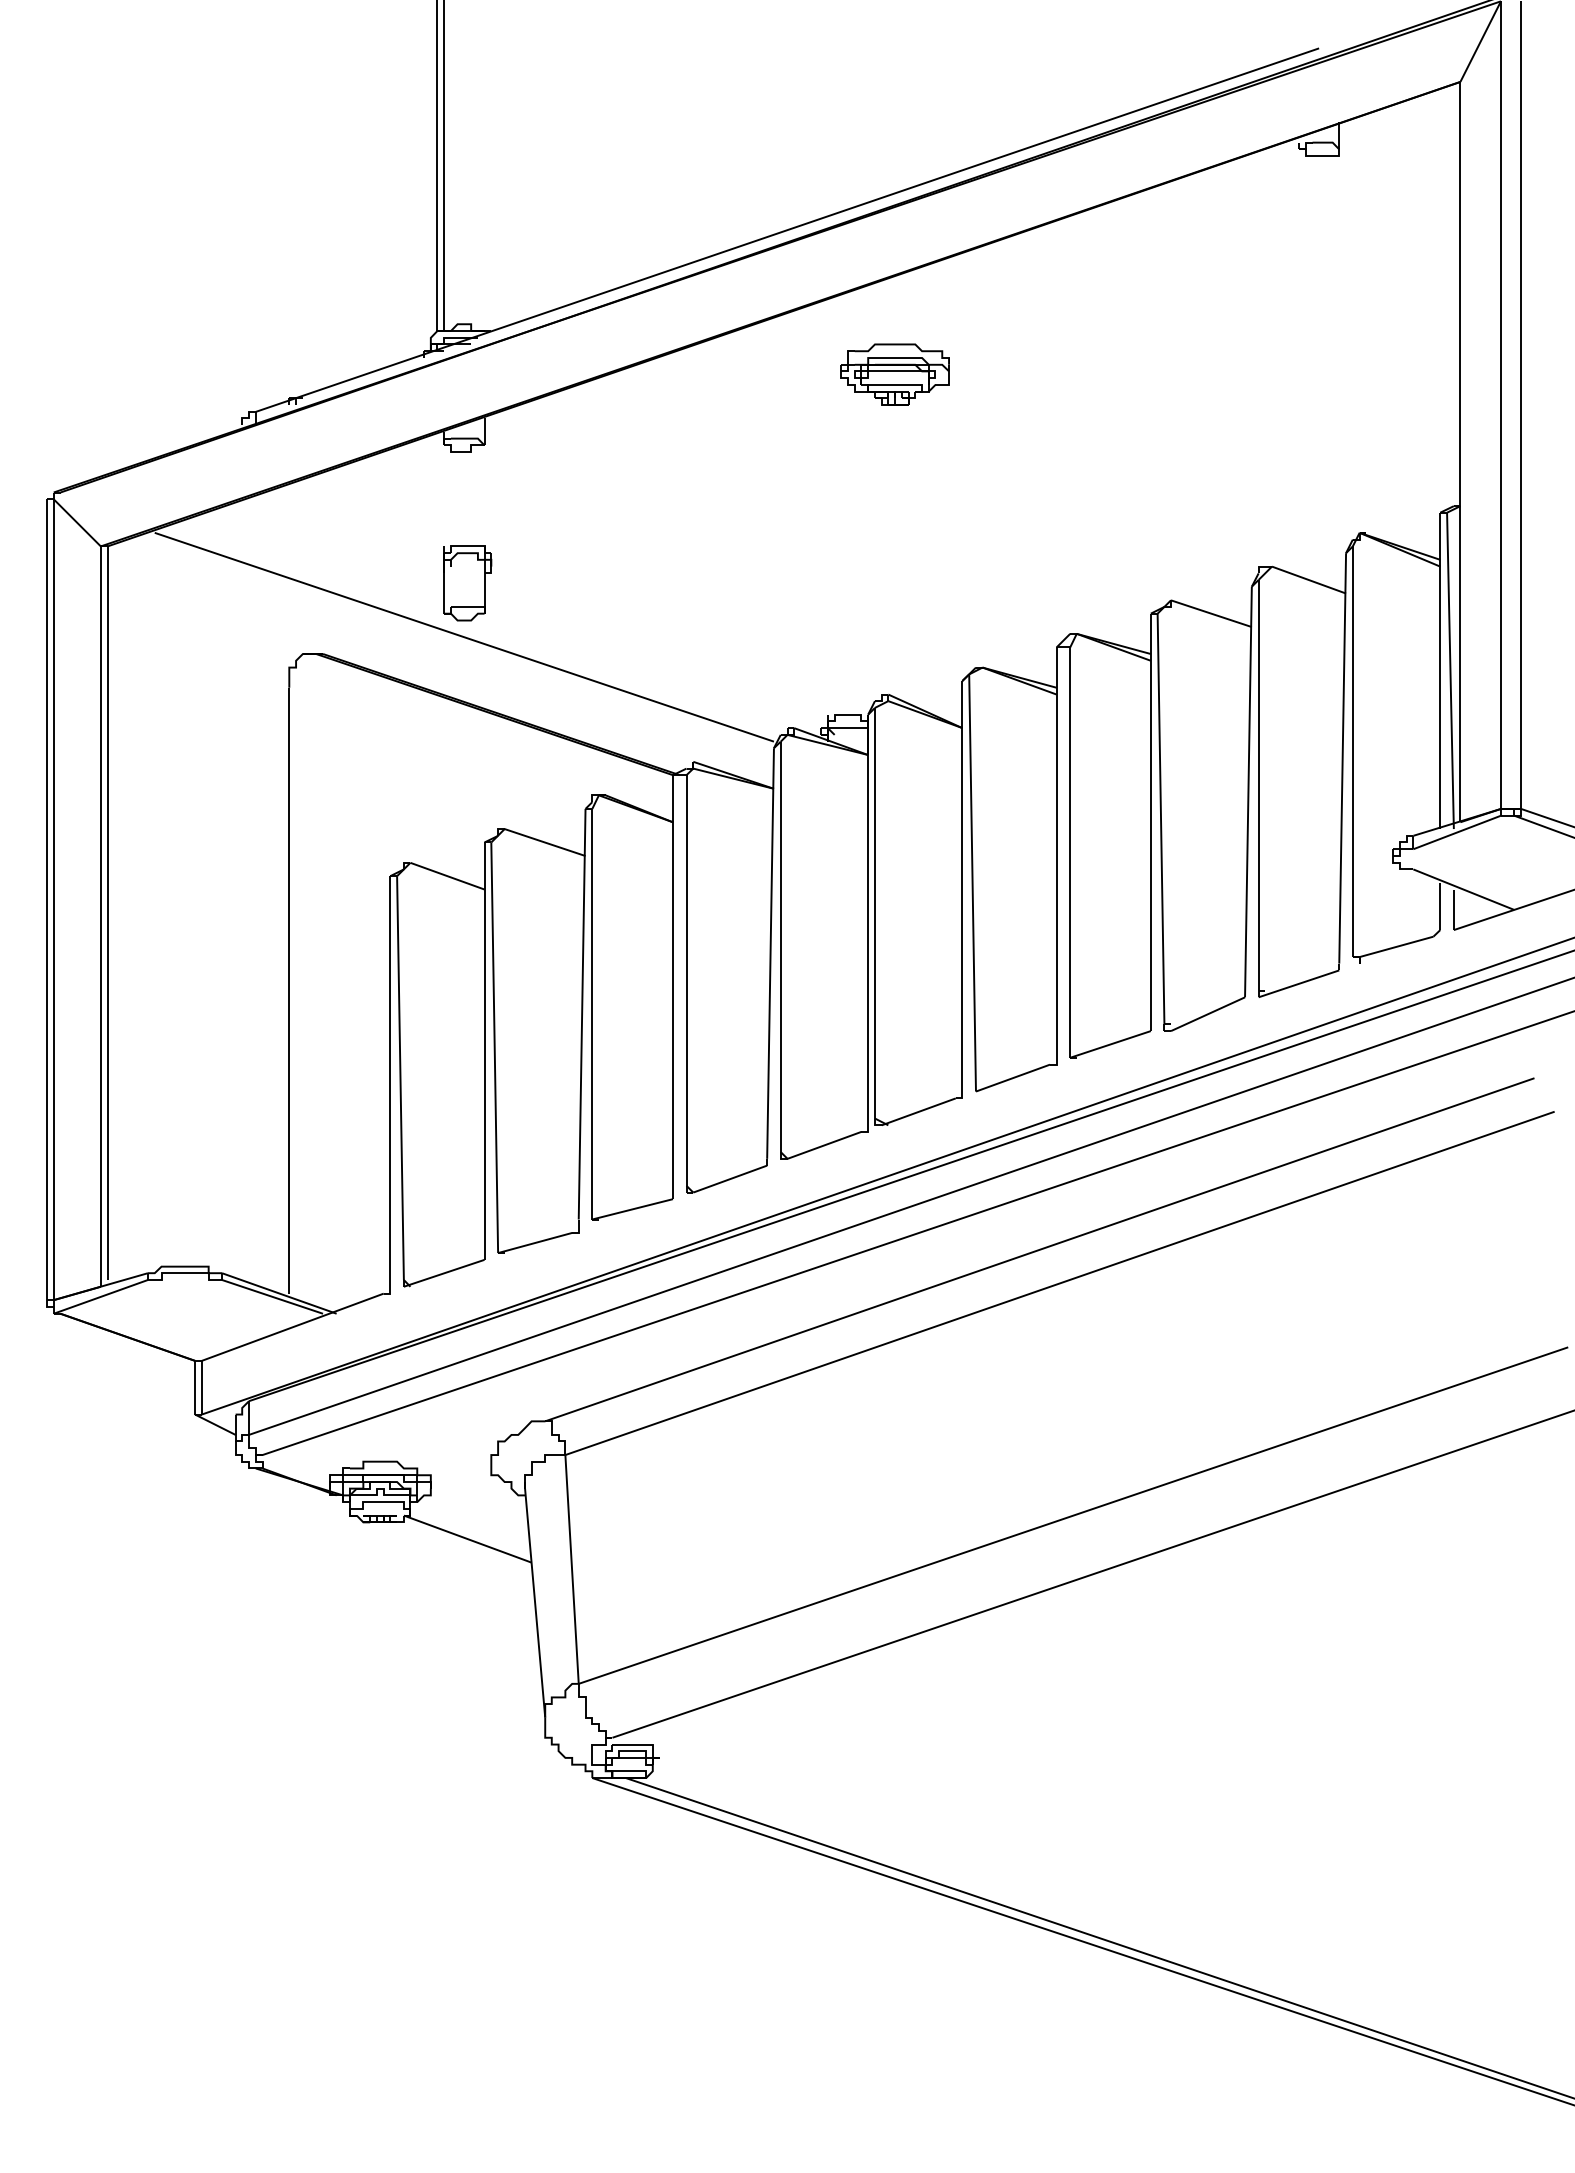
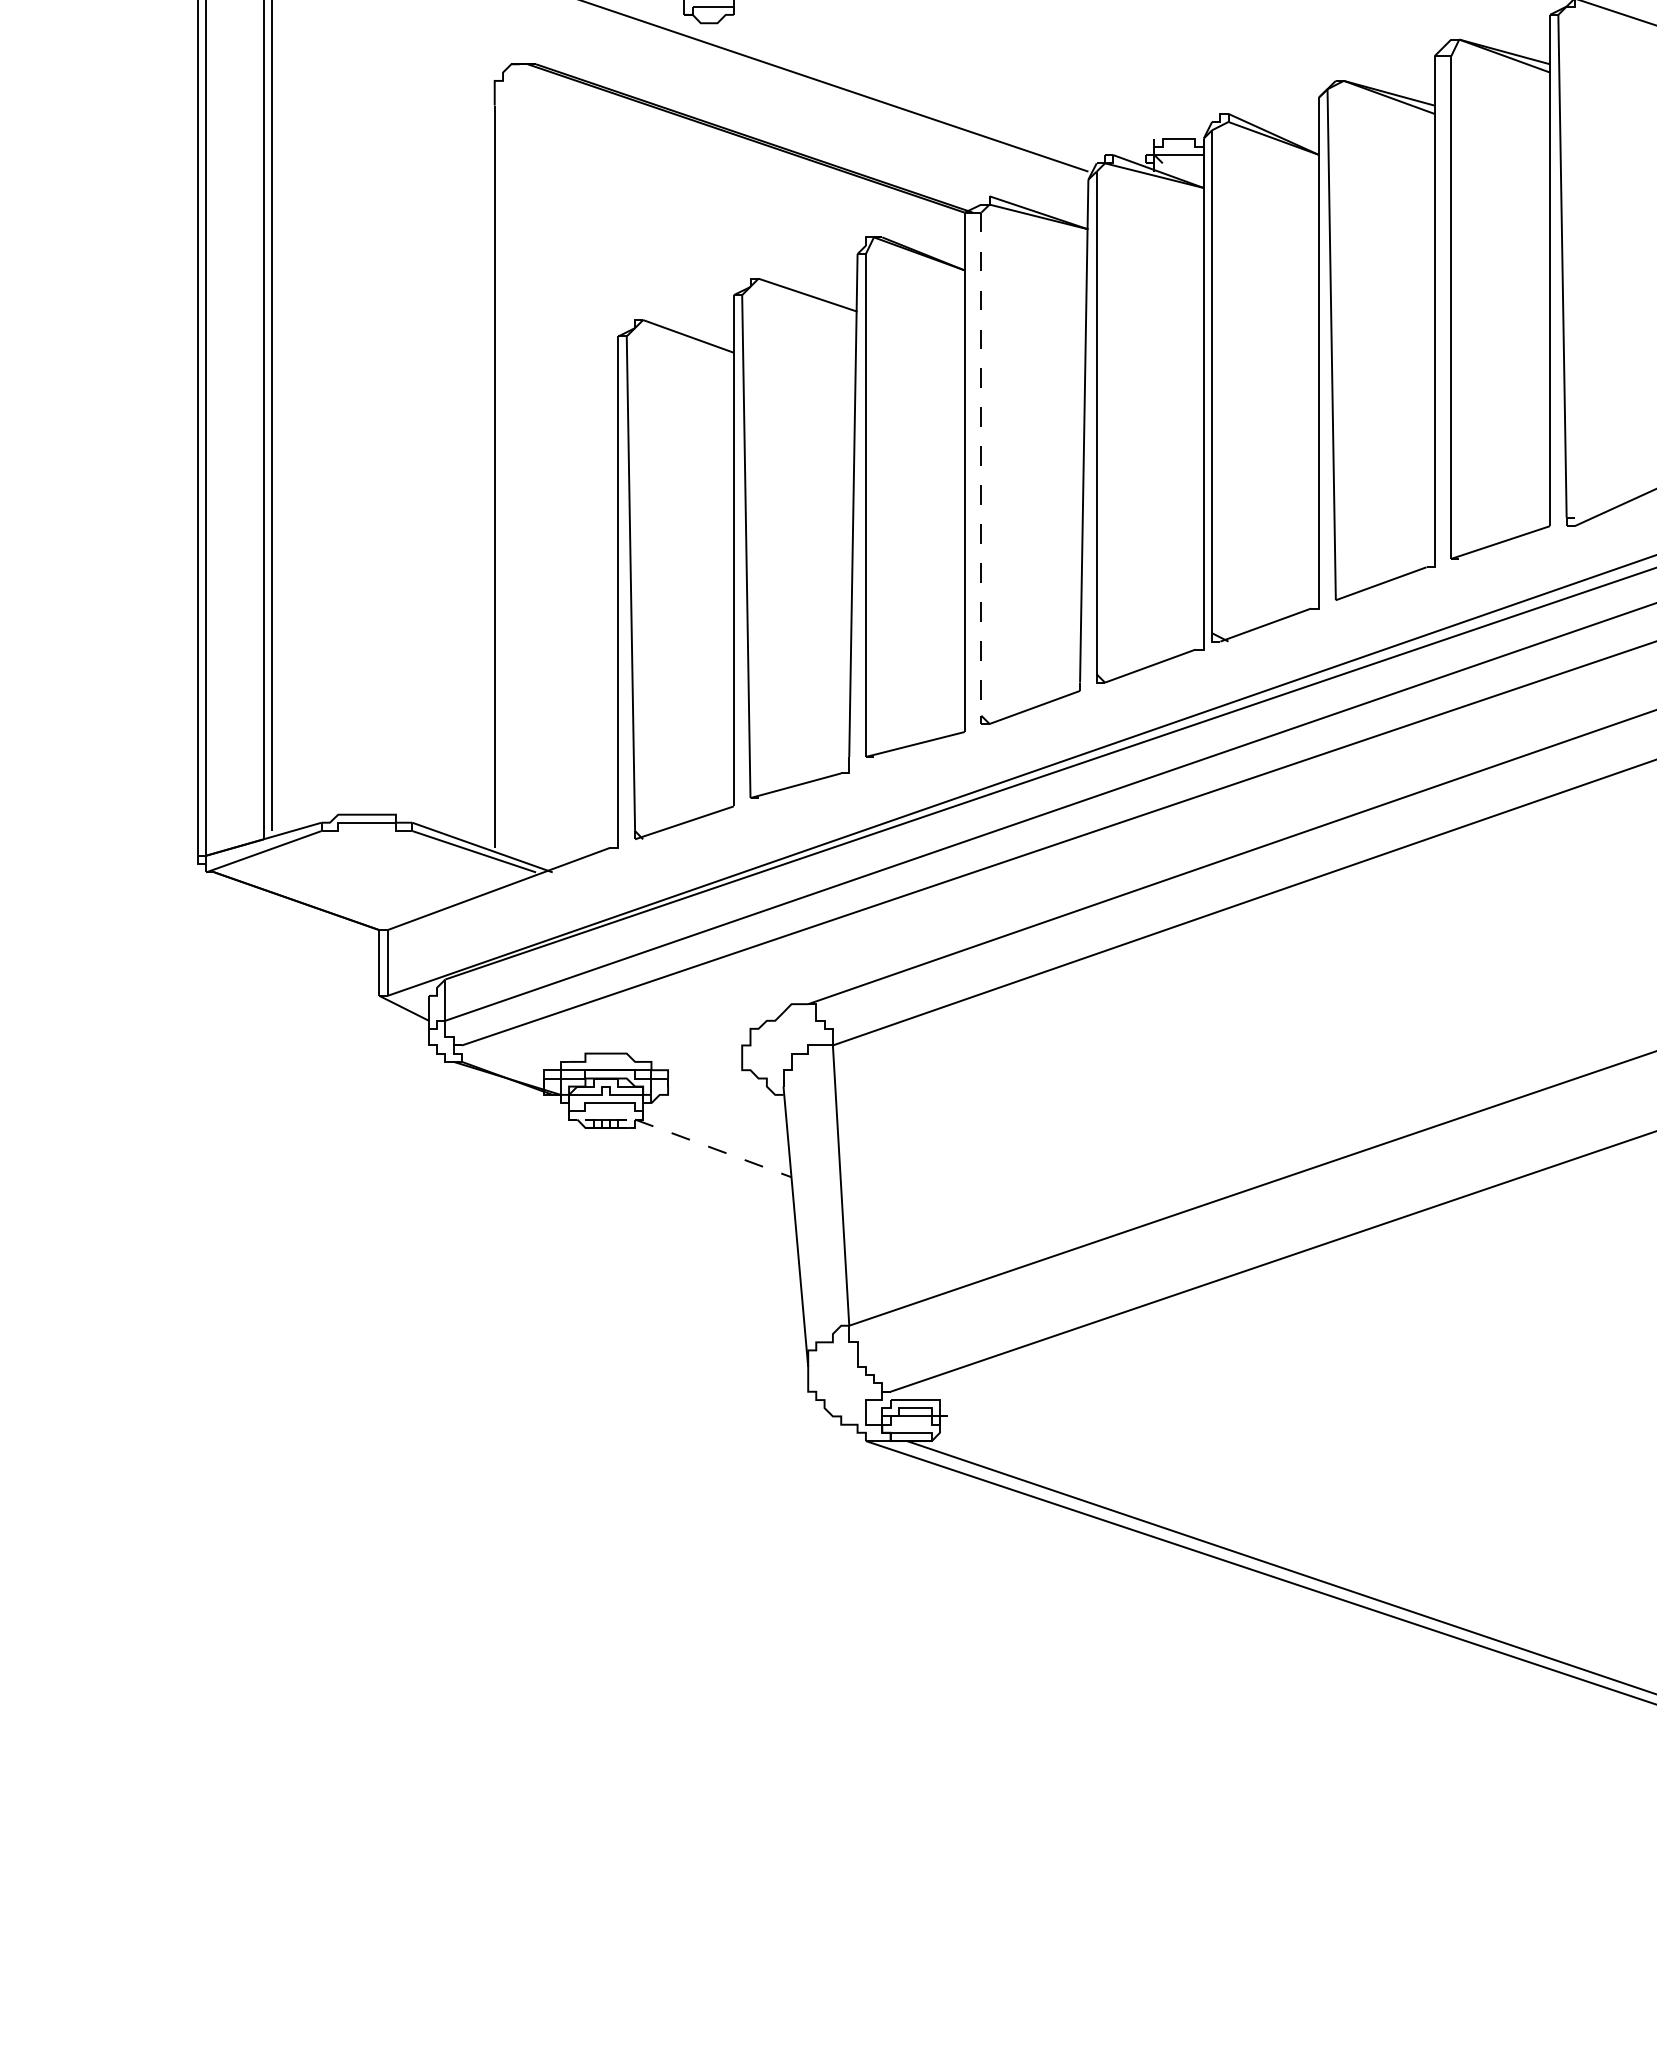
line: (686, 981) -> (981, 465), solid -> dashed
line: (468, 1539) -> (714, 1148), solid -> dashed

